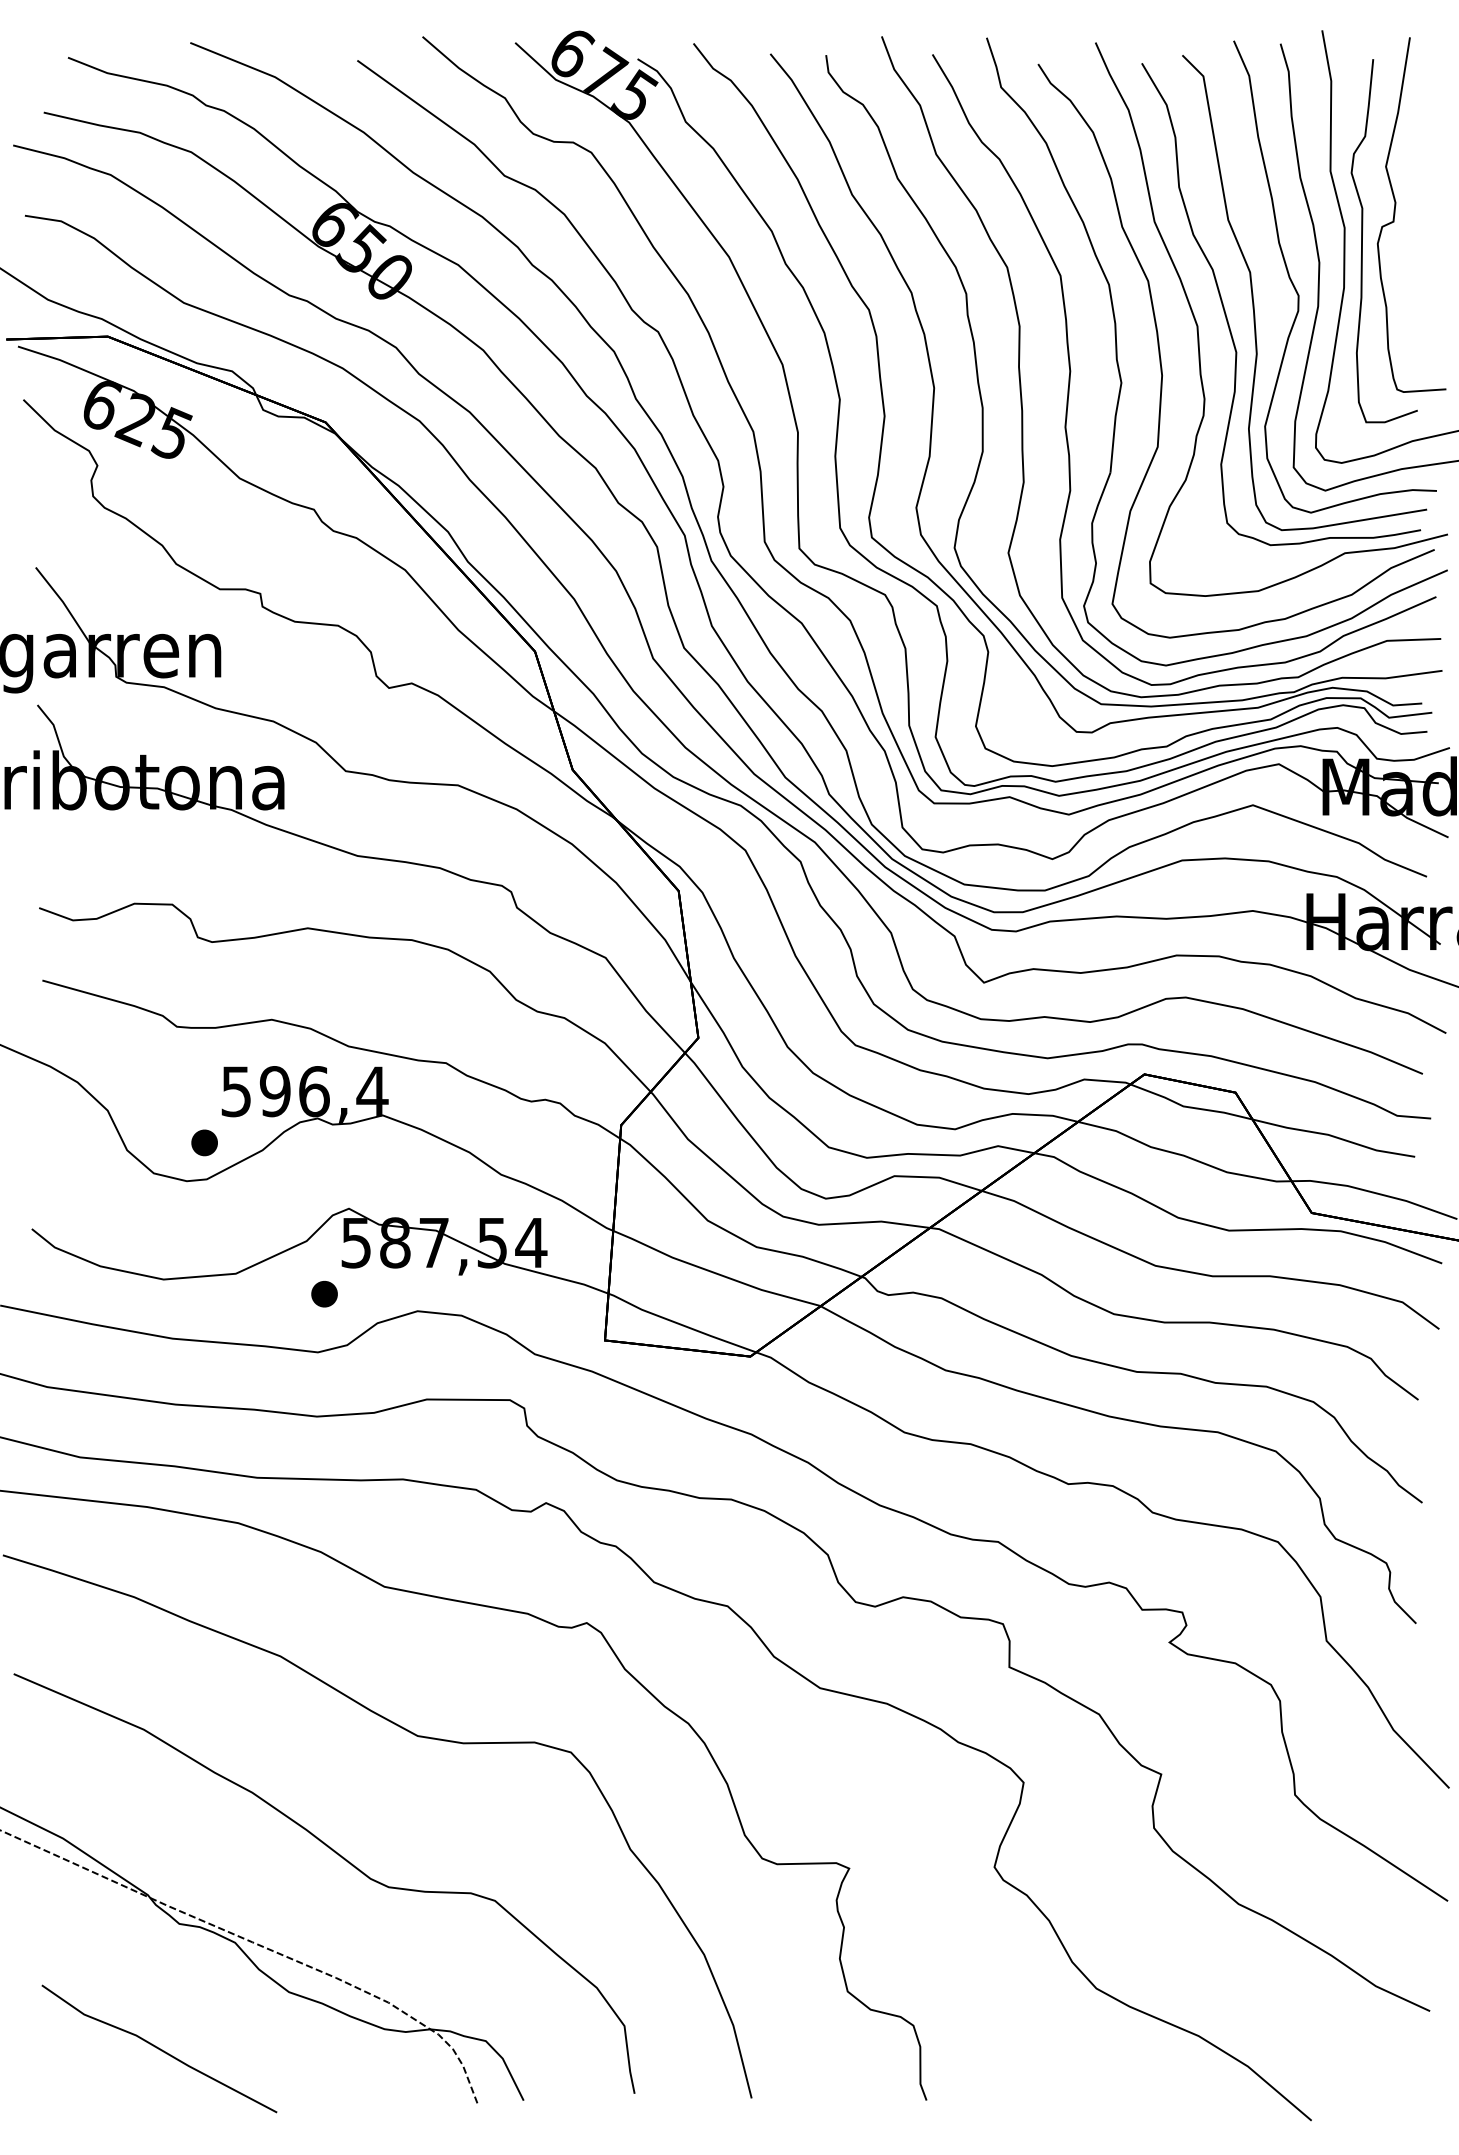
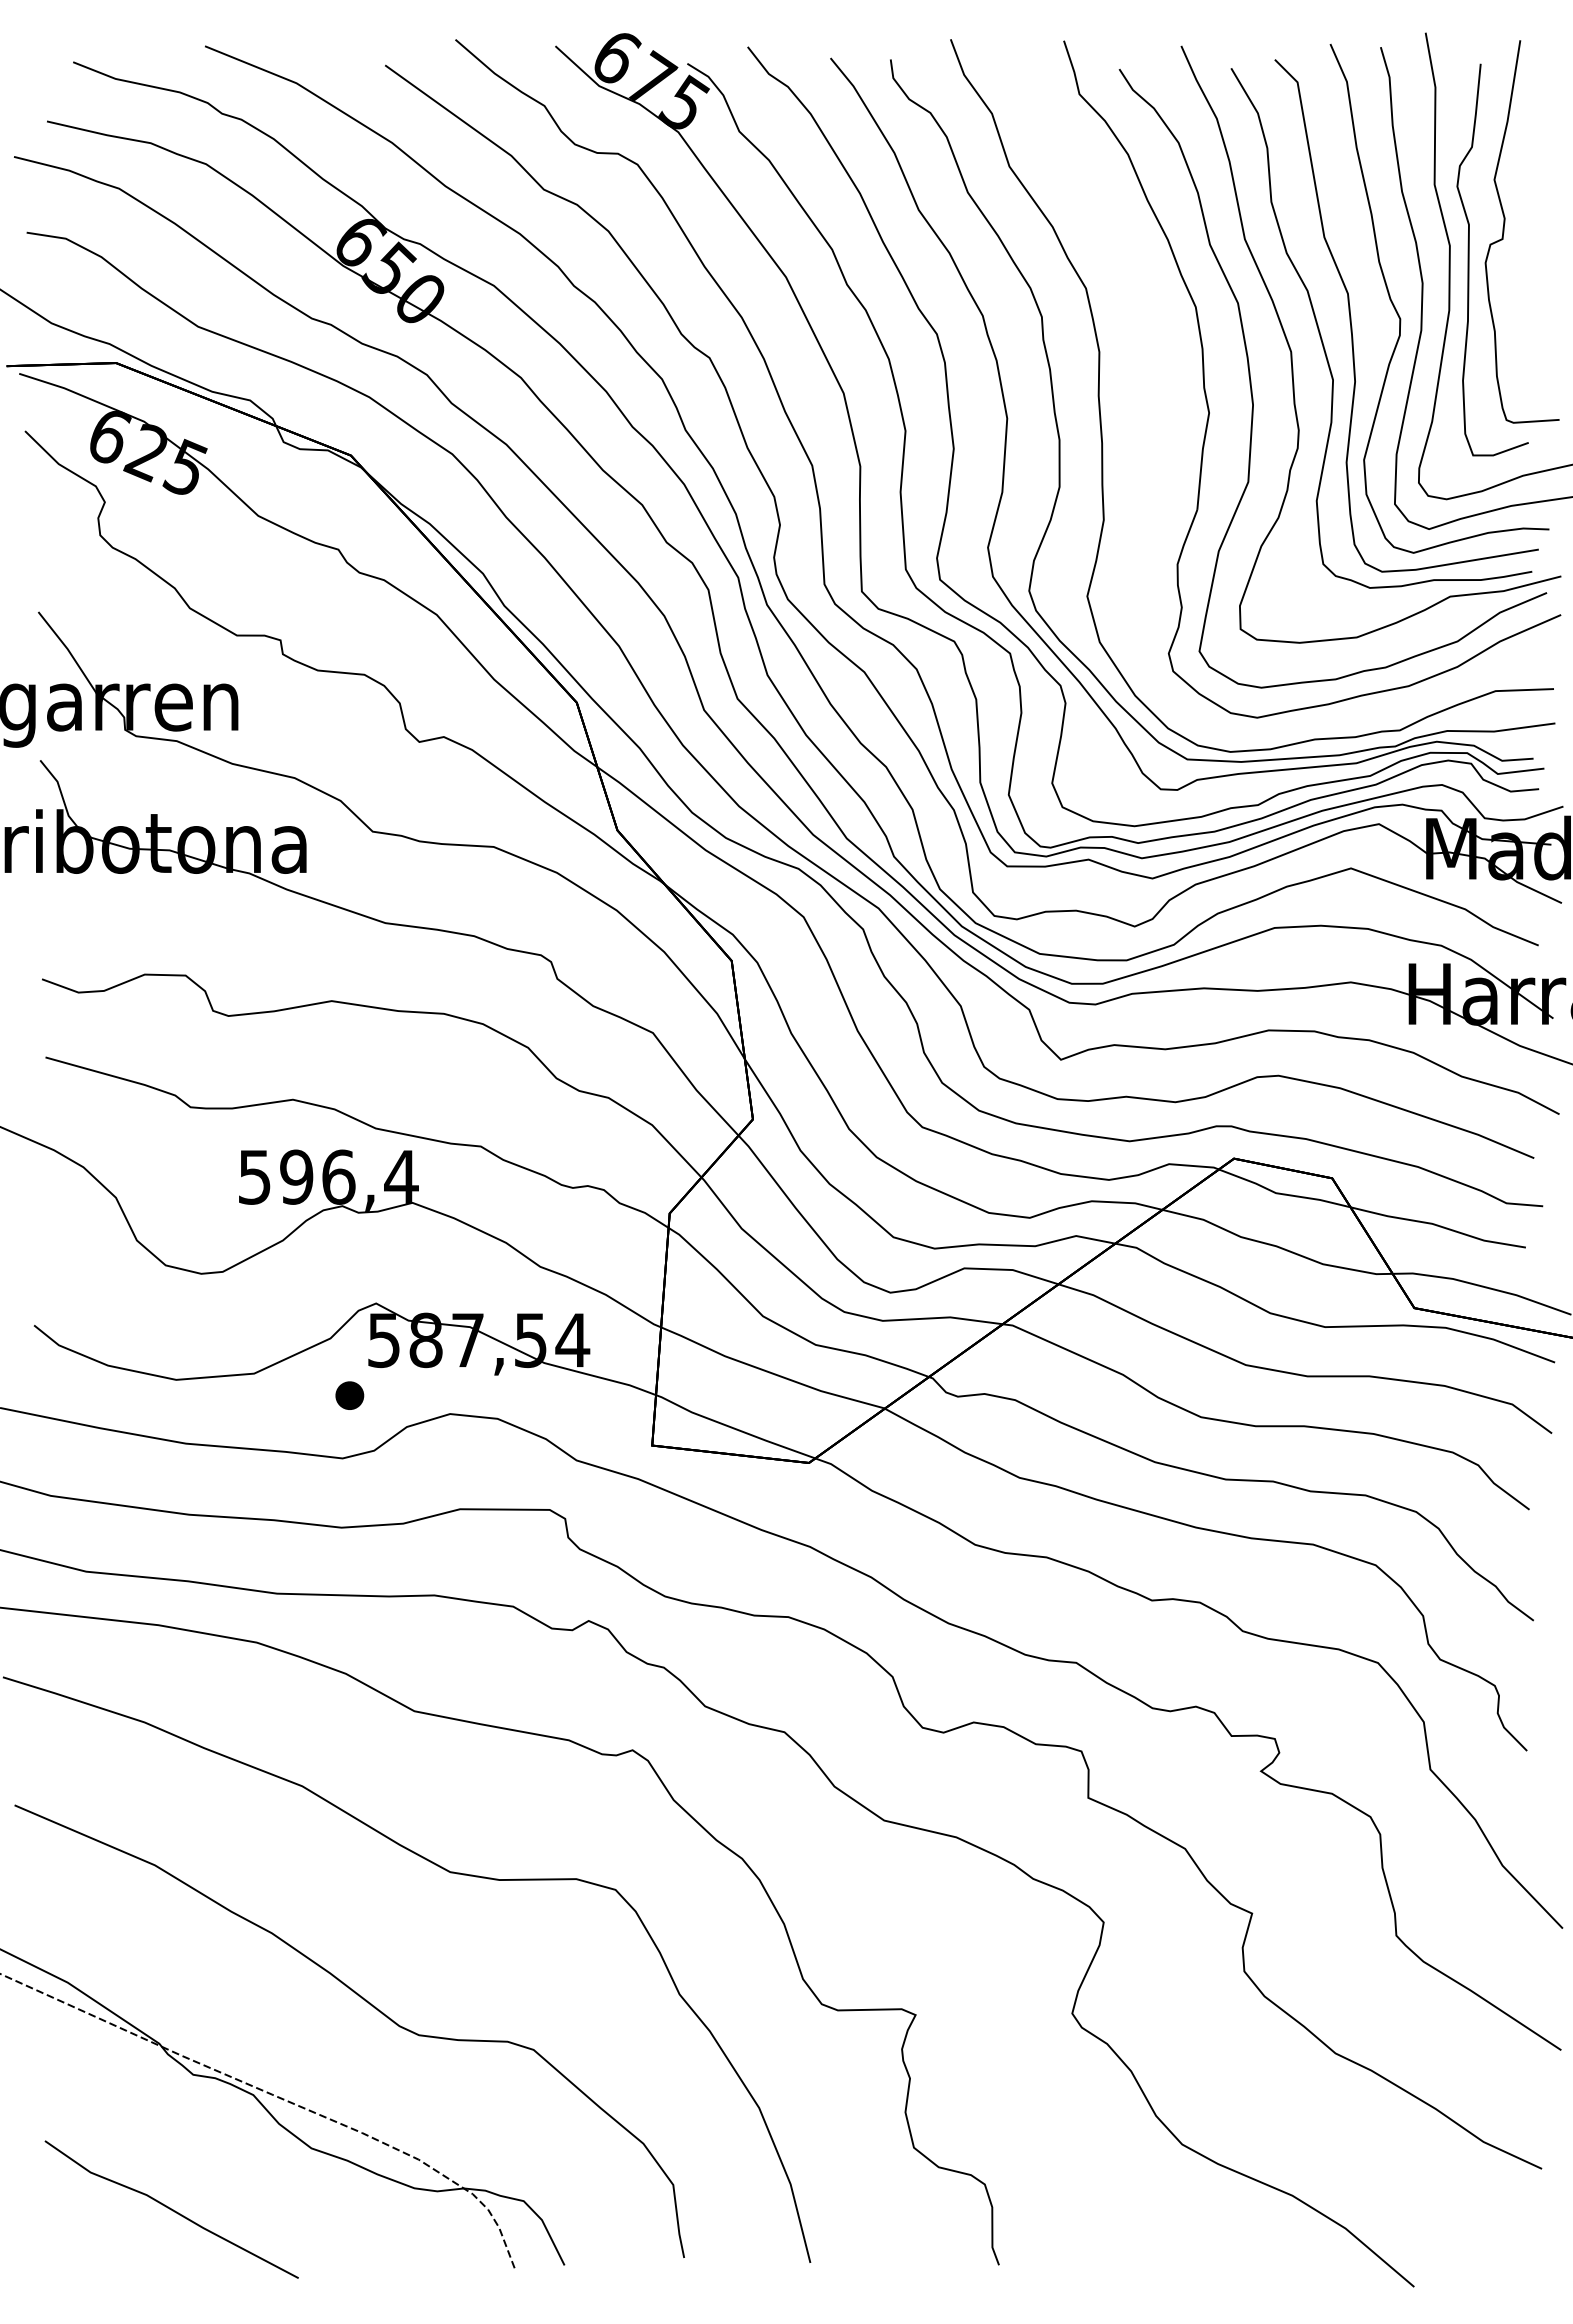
curve: (1070, 369) -> (1154, 398), removed
part: (204, 1142) -> (220, 1232), removed

